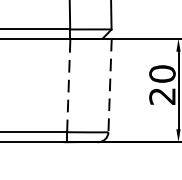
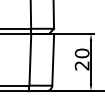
line: (69, 84) -> (30, 59), dashed -> solid
line: (110, 84) -> (53, 59), dashed -> solid

